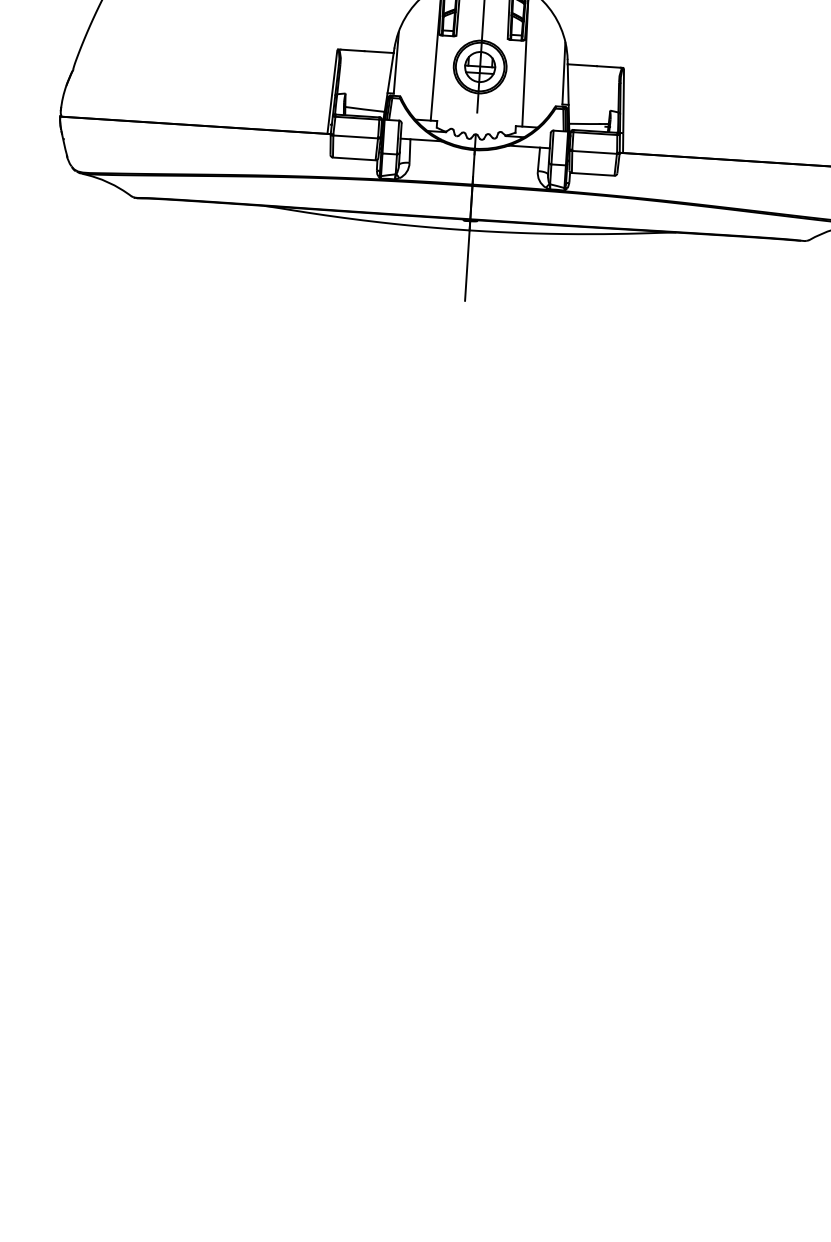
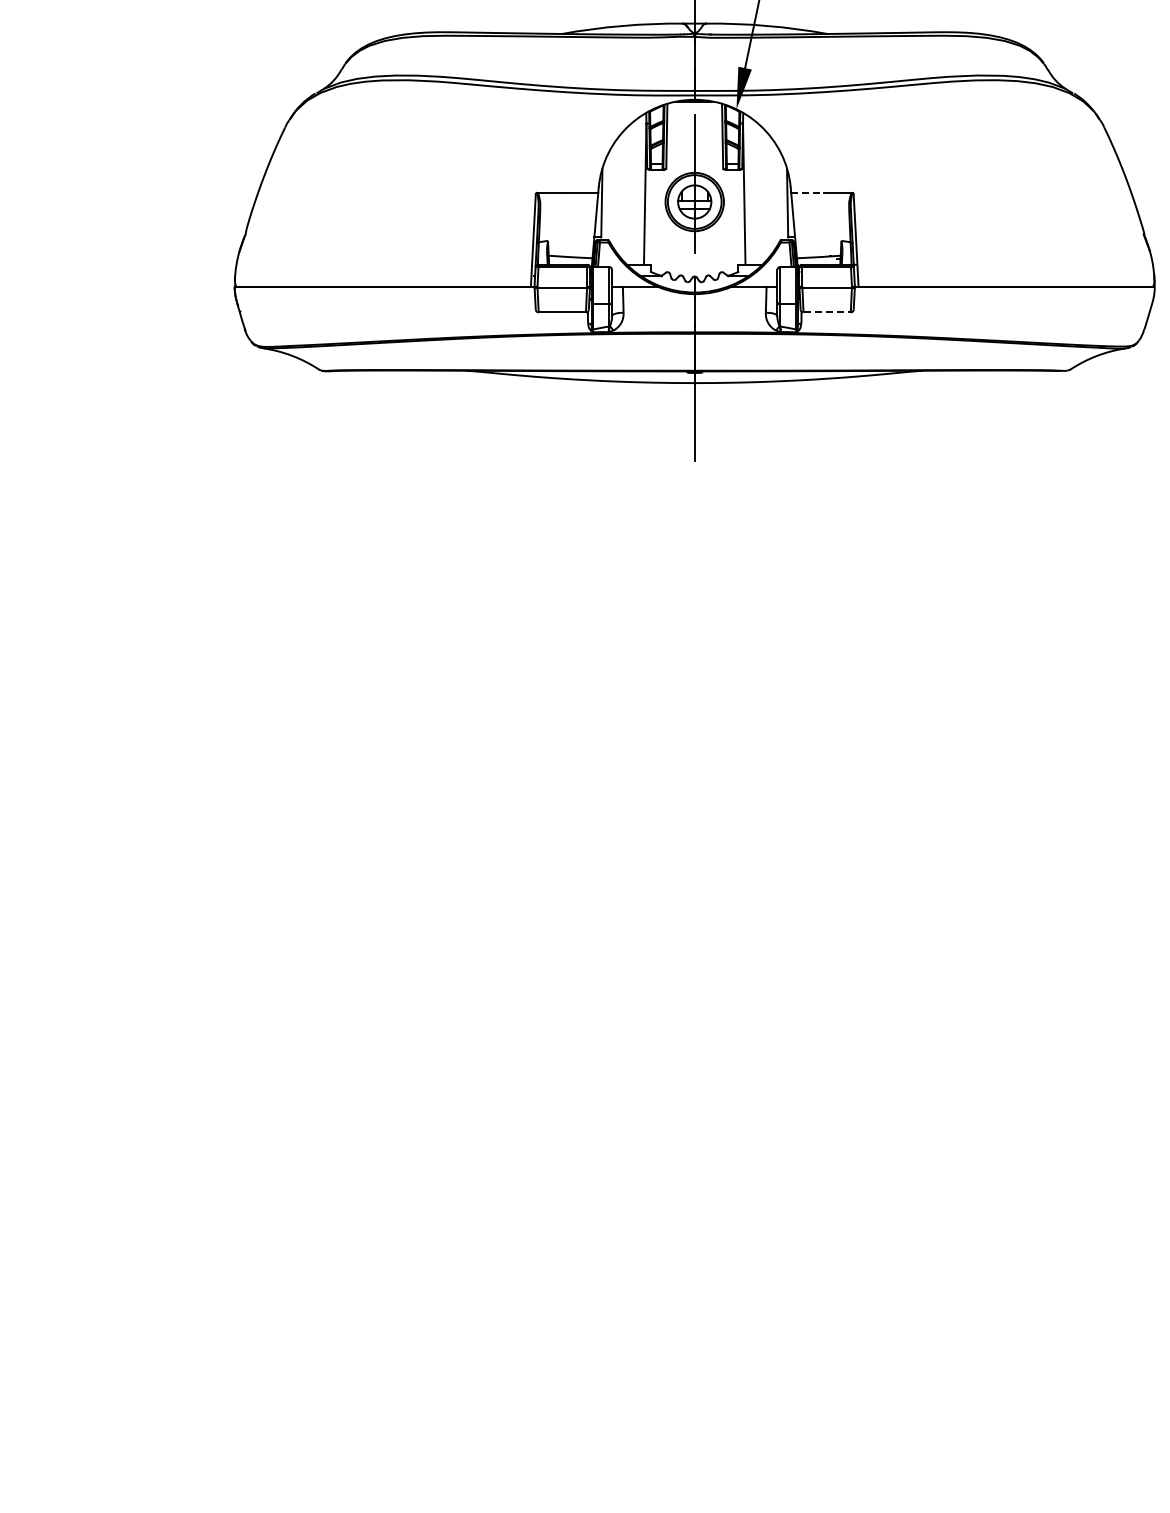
line: (582, 65) -> (807, 192), solid -> dashed
line: (593, 174) -> (827, 312), solid -> dashed

